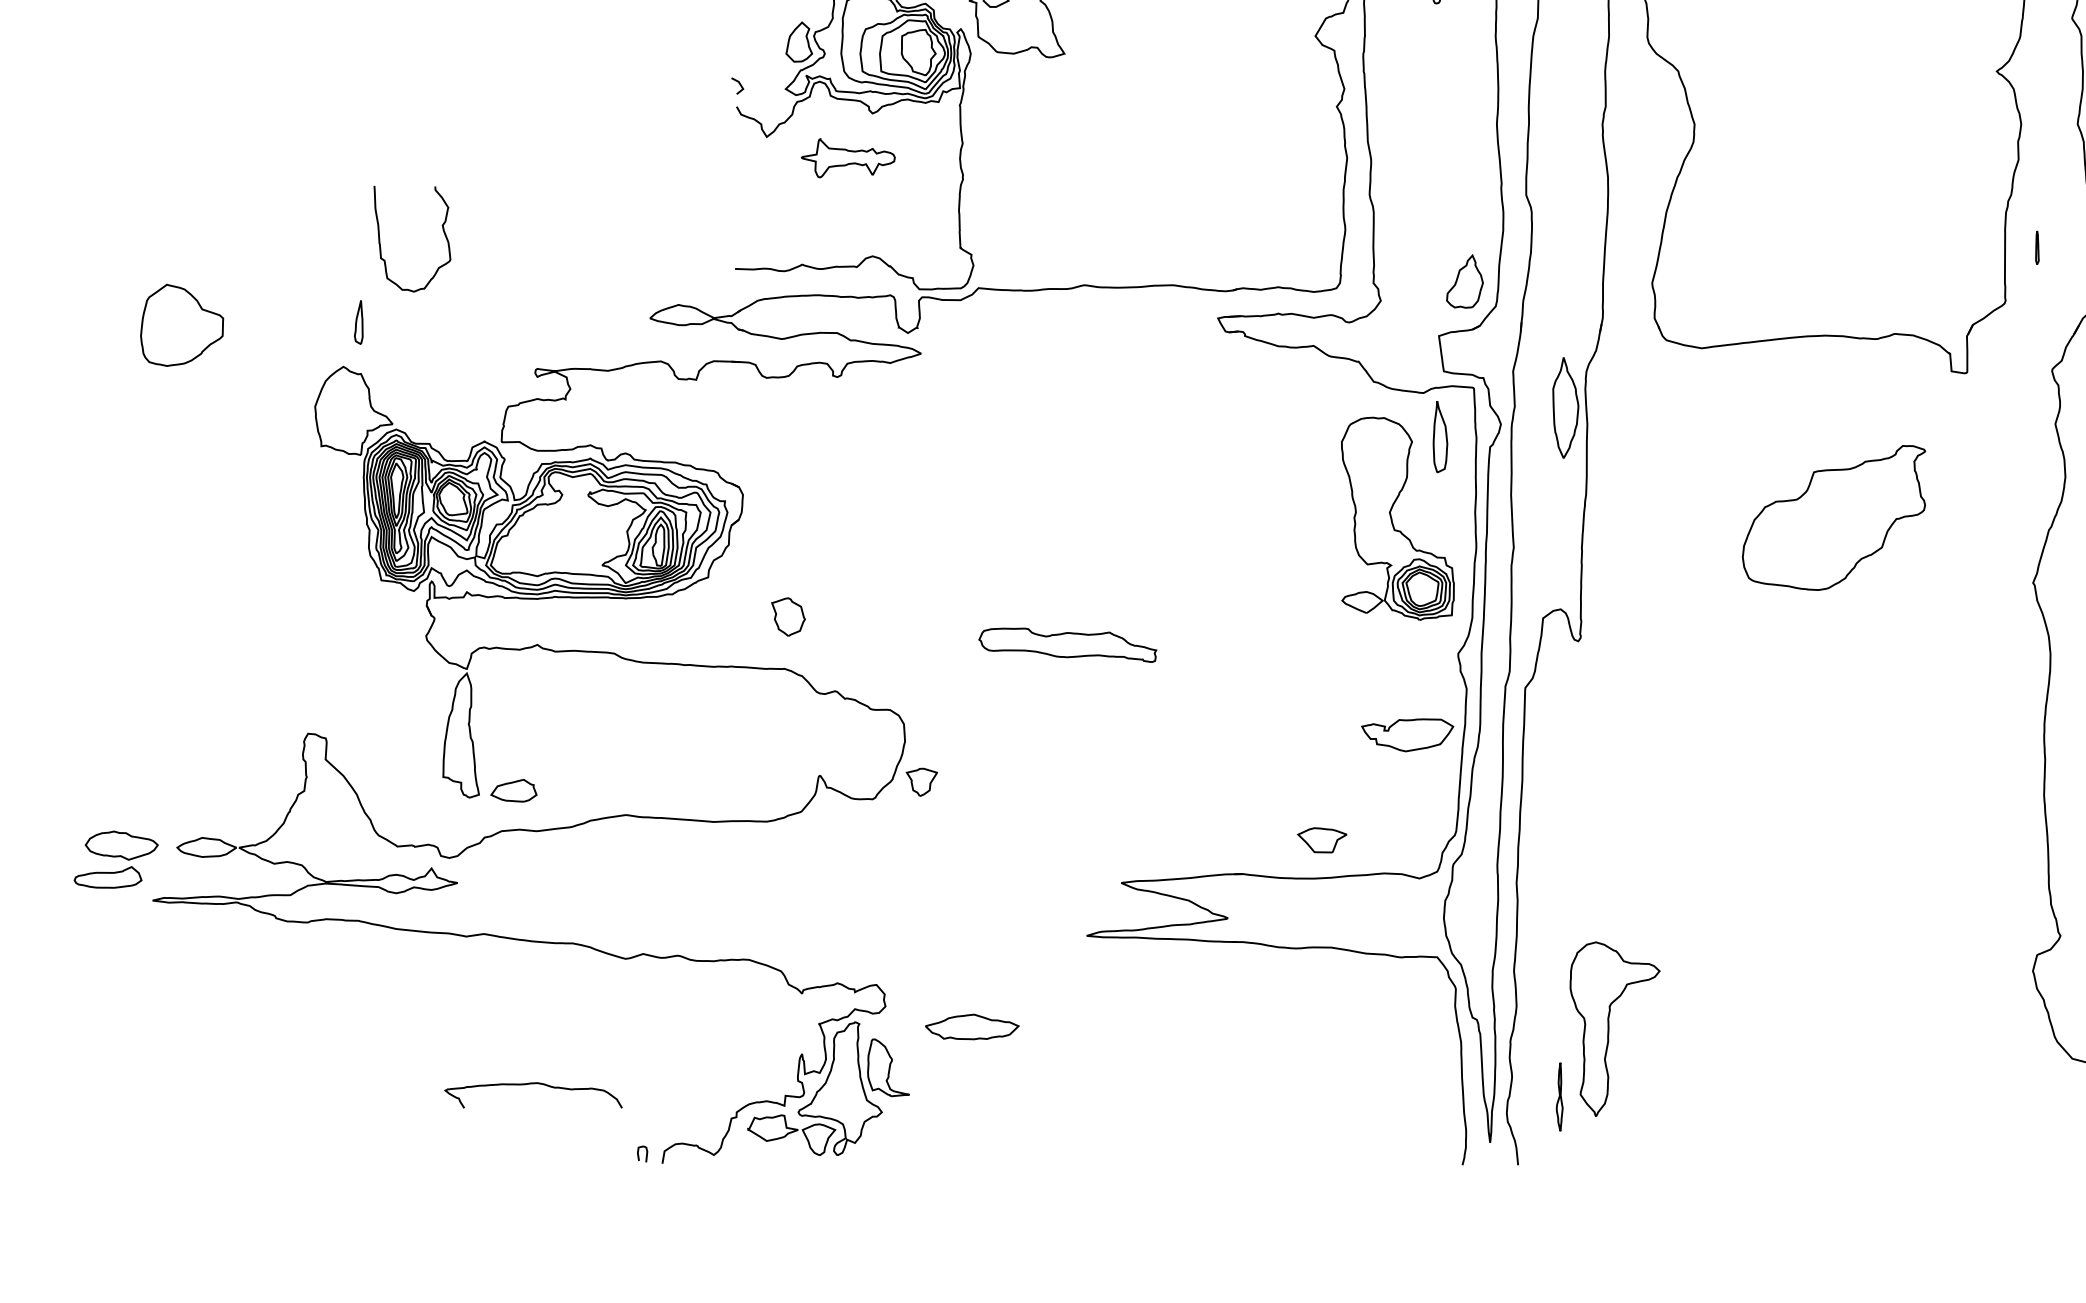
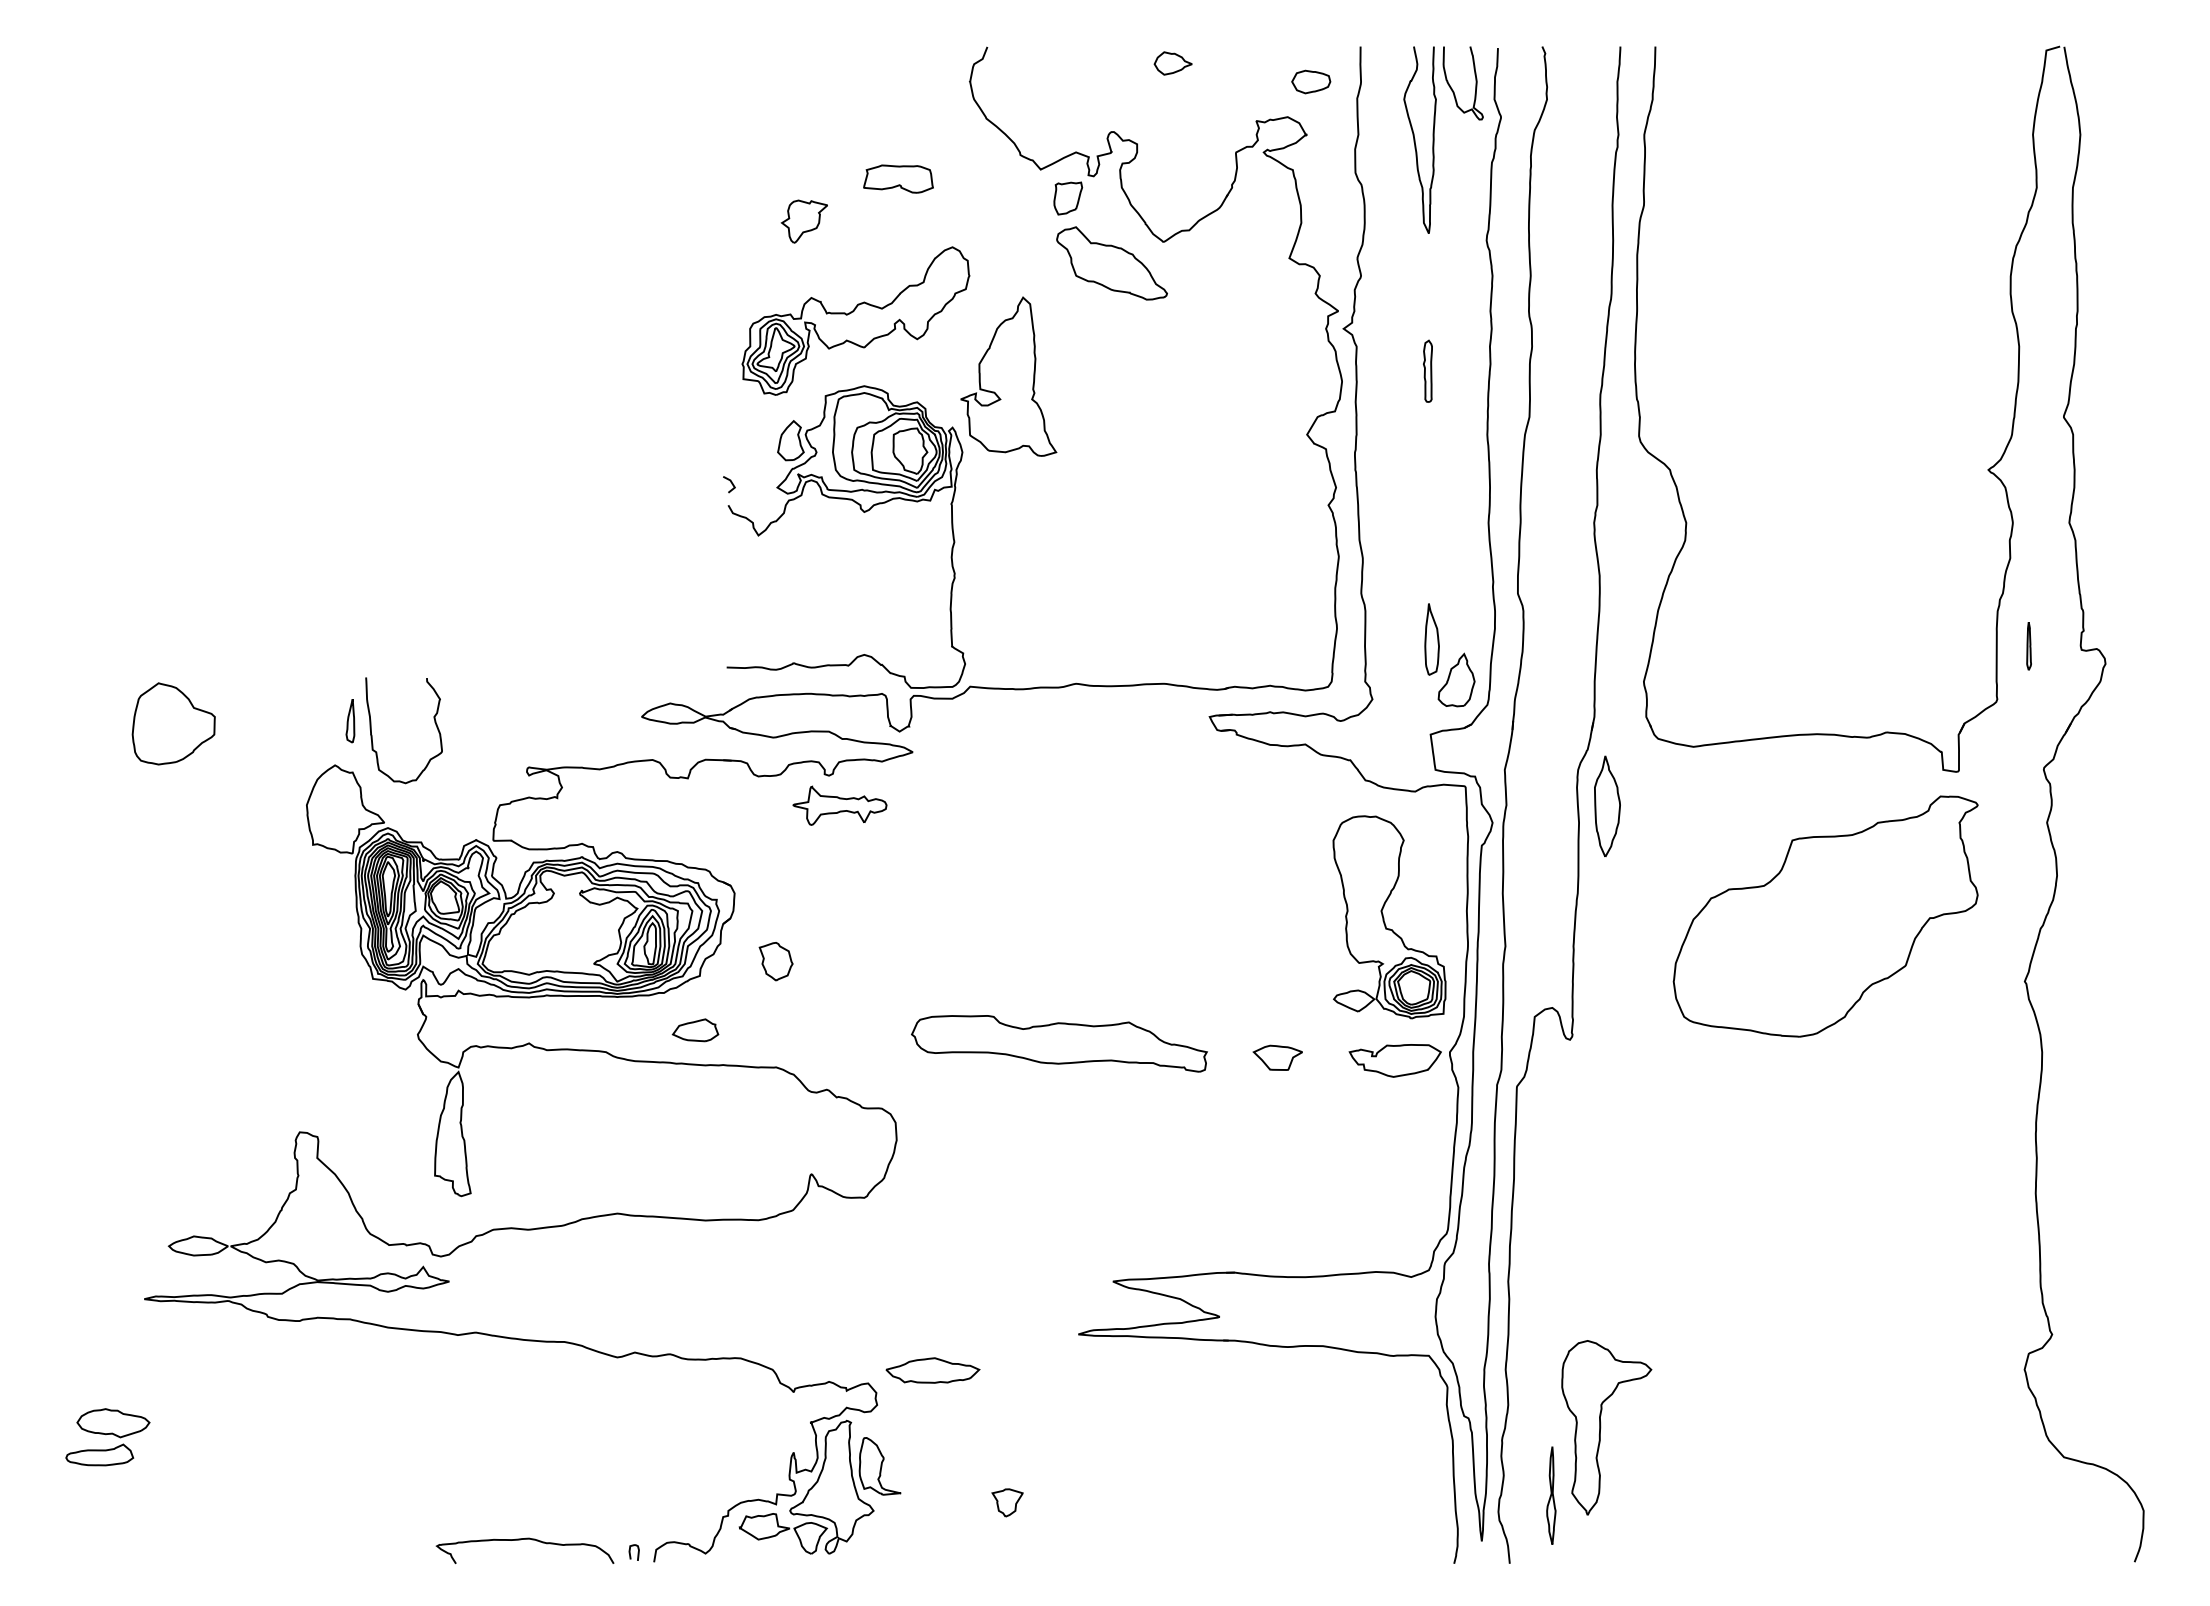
part: (847, 157) -> (839, 805), moved
curve: (380, 243) -> (372, 735), moved
part: (2036, 247) -> (2028, 646), size x1.43
part: (1565, 406) -> (1607, 805), moved
part: (1439, 436) -> (1431, 639), moved
part: (1833, 517) -> (1825, 916), size x1.67
part: (787, 616) -> (775, 961), moved
part: (1067, 644) -> (1059, 1043), size x1.67
part: (1406, 734) -> (1394, 1060), moved
part: (921, 781) -> (1007, 1502), moved
part: (513, 790) -> (695, 1030), moved
part: (1321, 839) -> (1277, 1057), moved
part: (115, 859) -> (107, 1437), moved
part: (971, 1026) -> (932, 1370), moved
curve: (528, 1084) -> (520, 1540), moved
part: (1559, 1096) -> (1551, 1495), size x1.43

